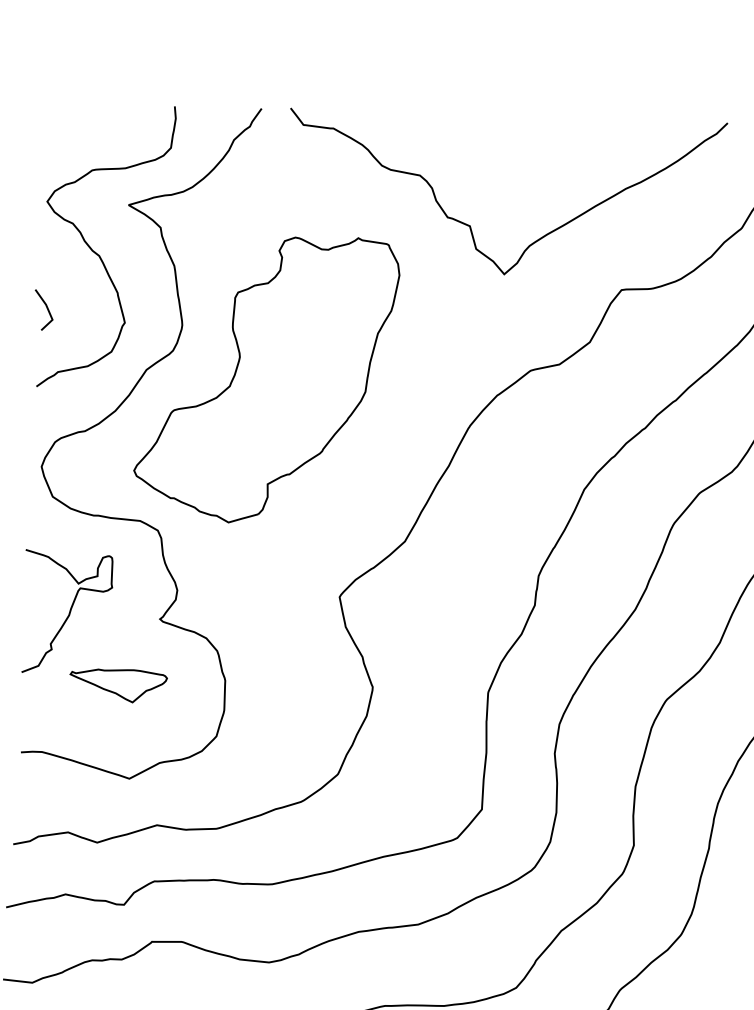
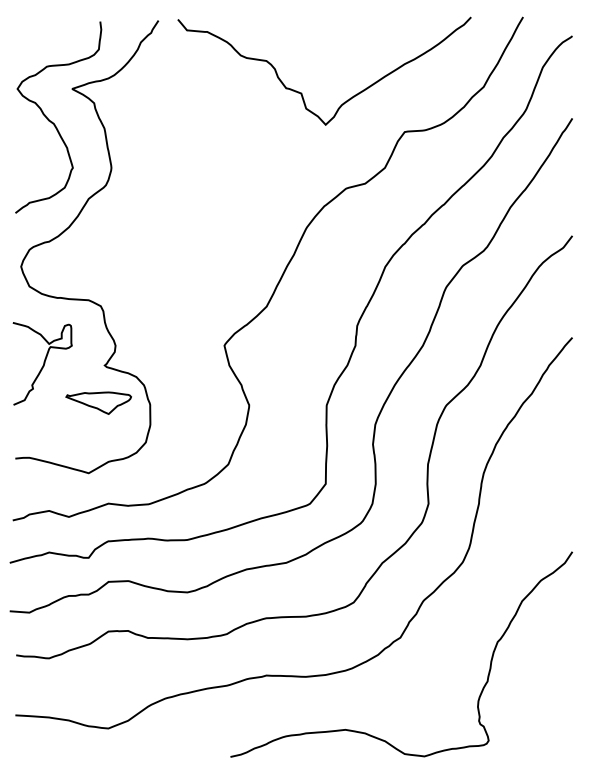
line: (45, 308) -> (19, 160), removed
part: (266, 378) -> (169, 201), removed
part: (118, 684) -> (98, 402), moved

